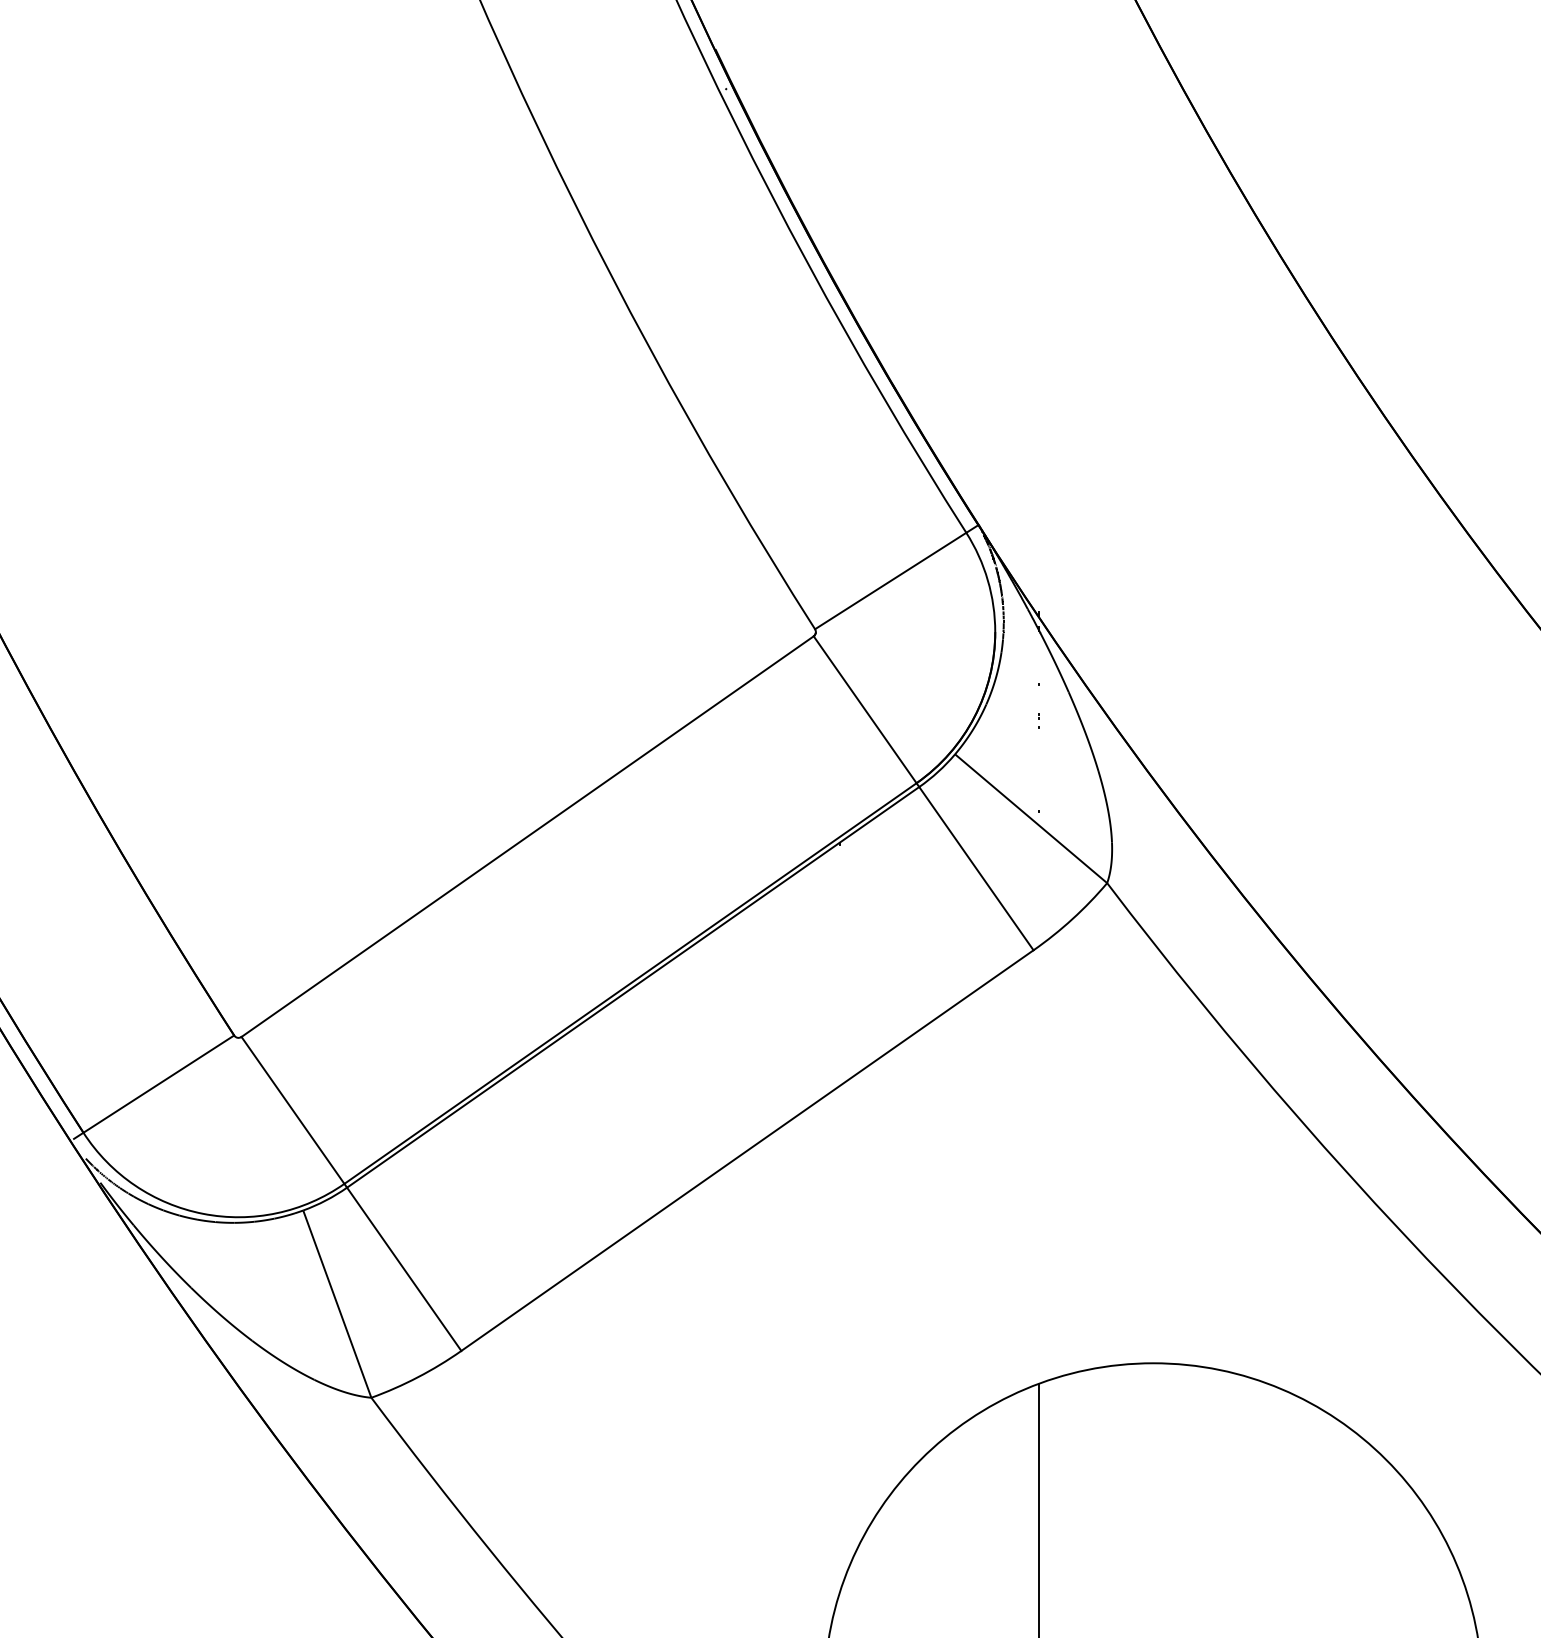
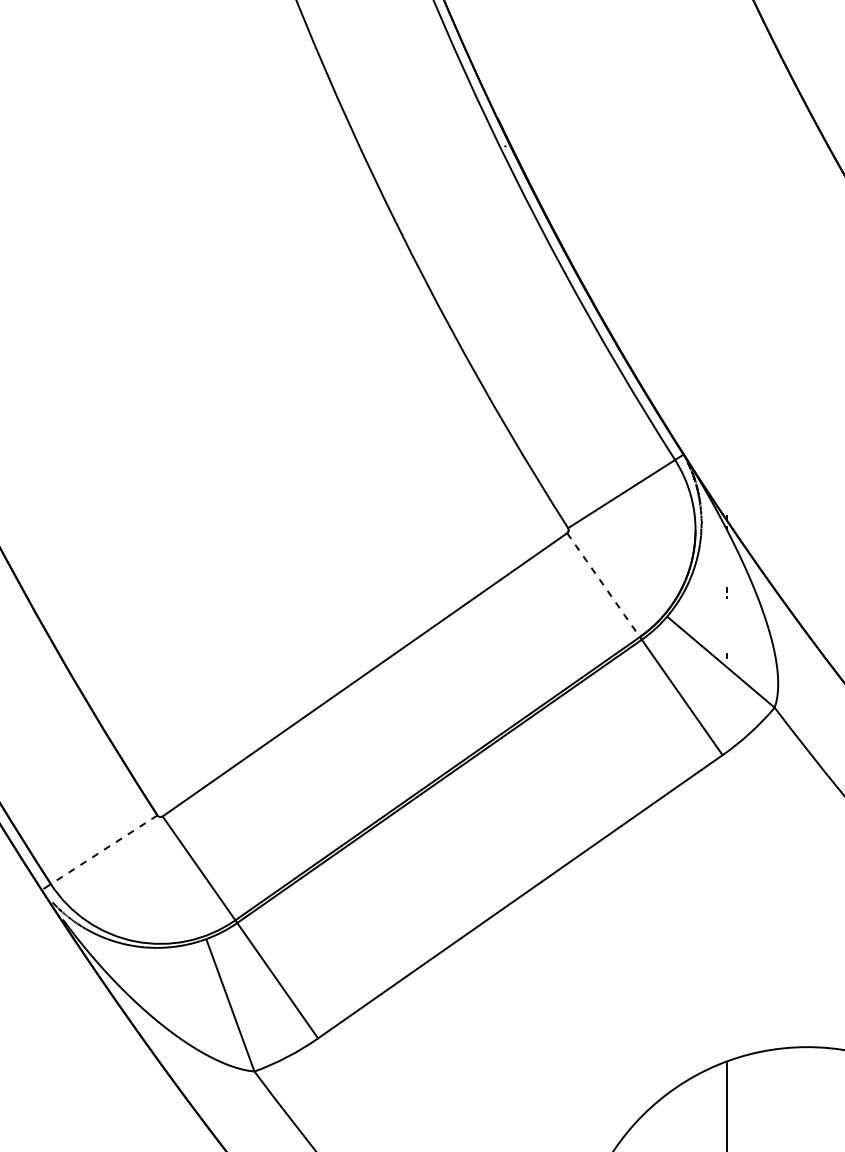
line: (865, 709) -> (603, 584), solid -> dashed
line: (158, 1084) -> (103, 850), solid -> dashed

